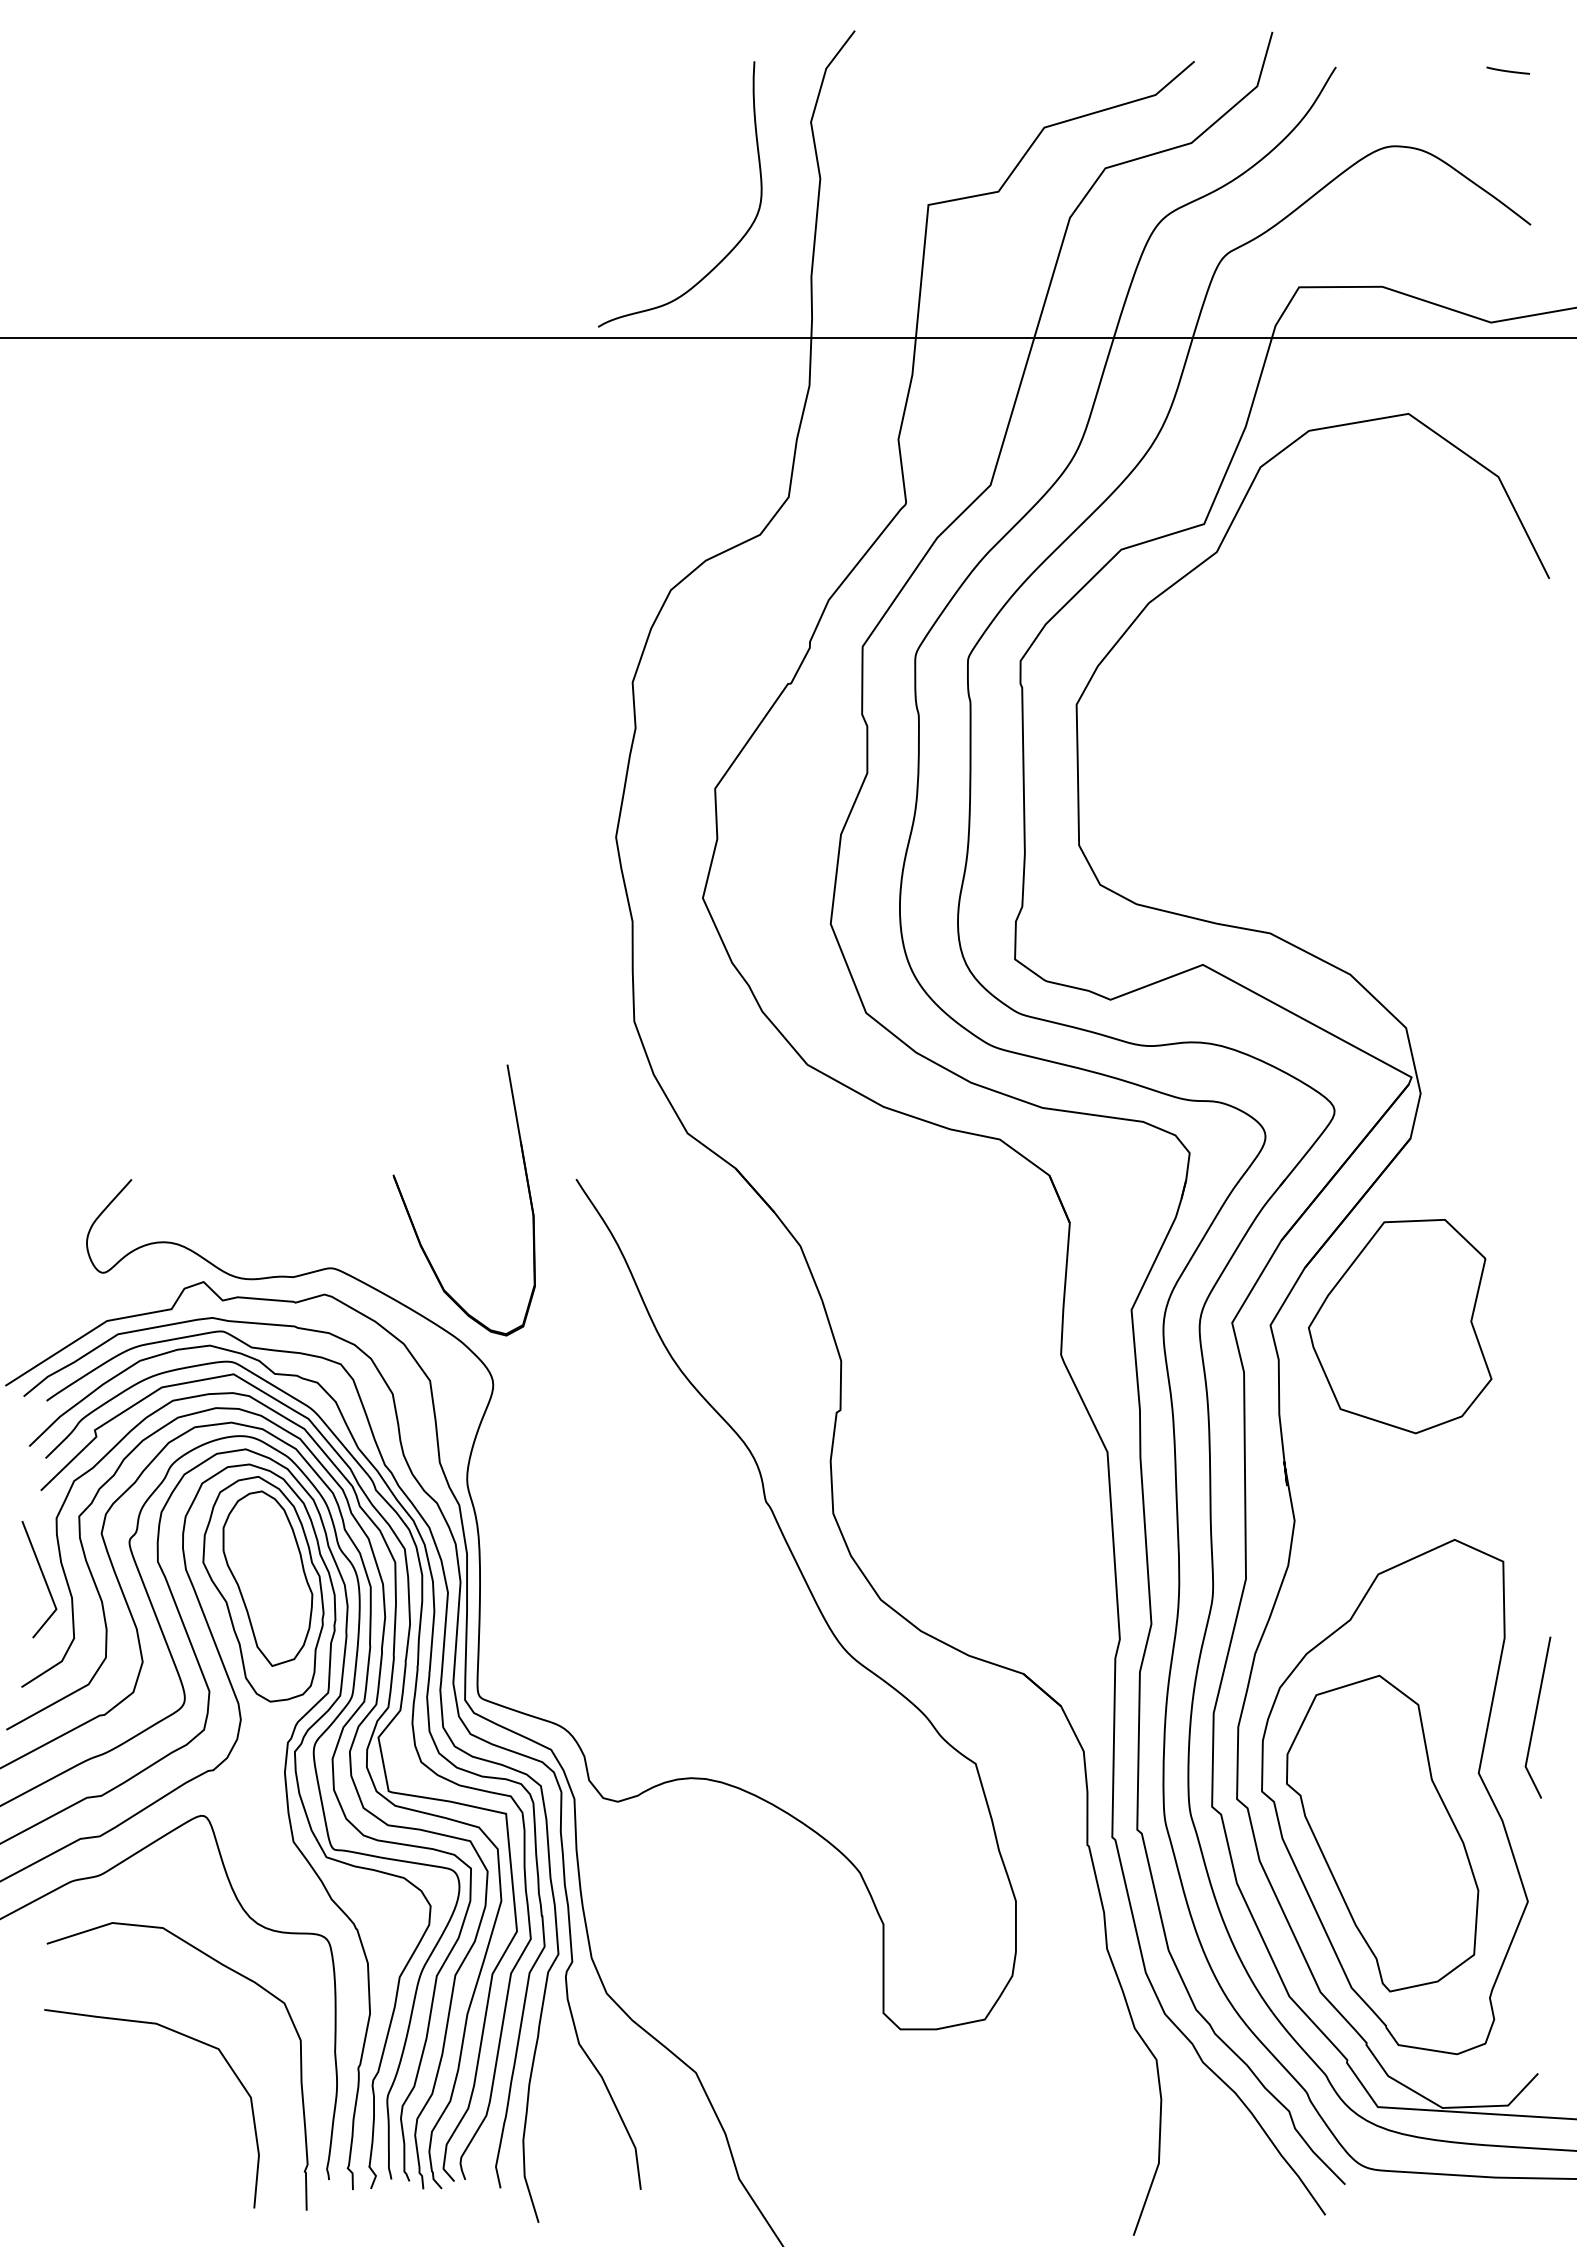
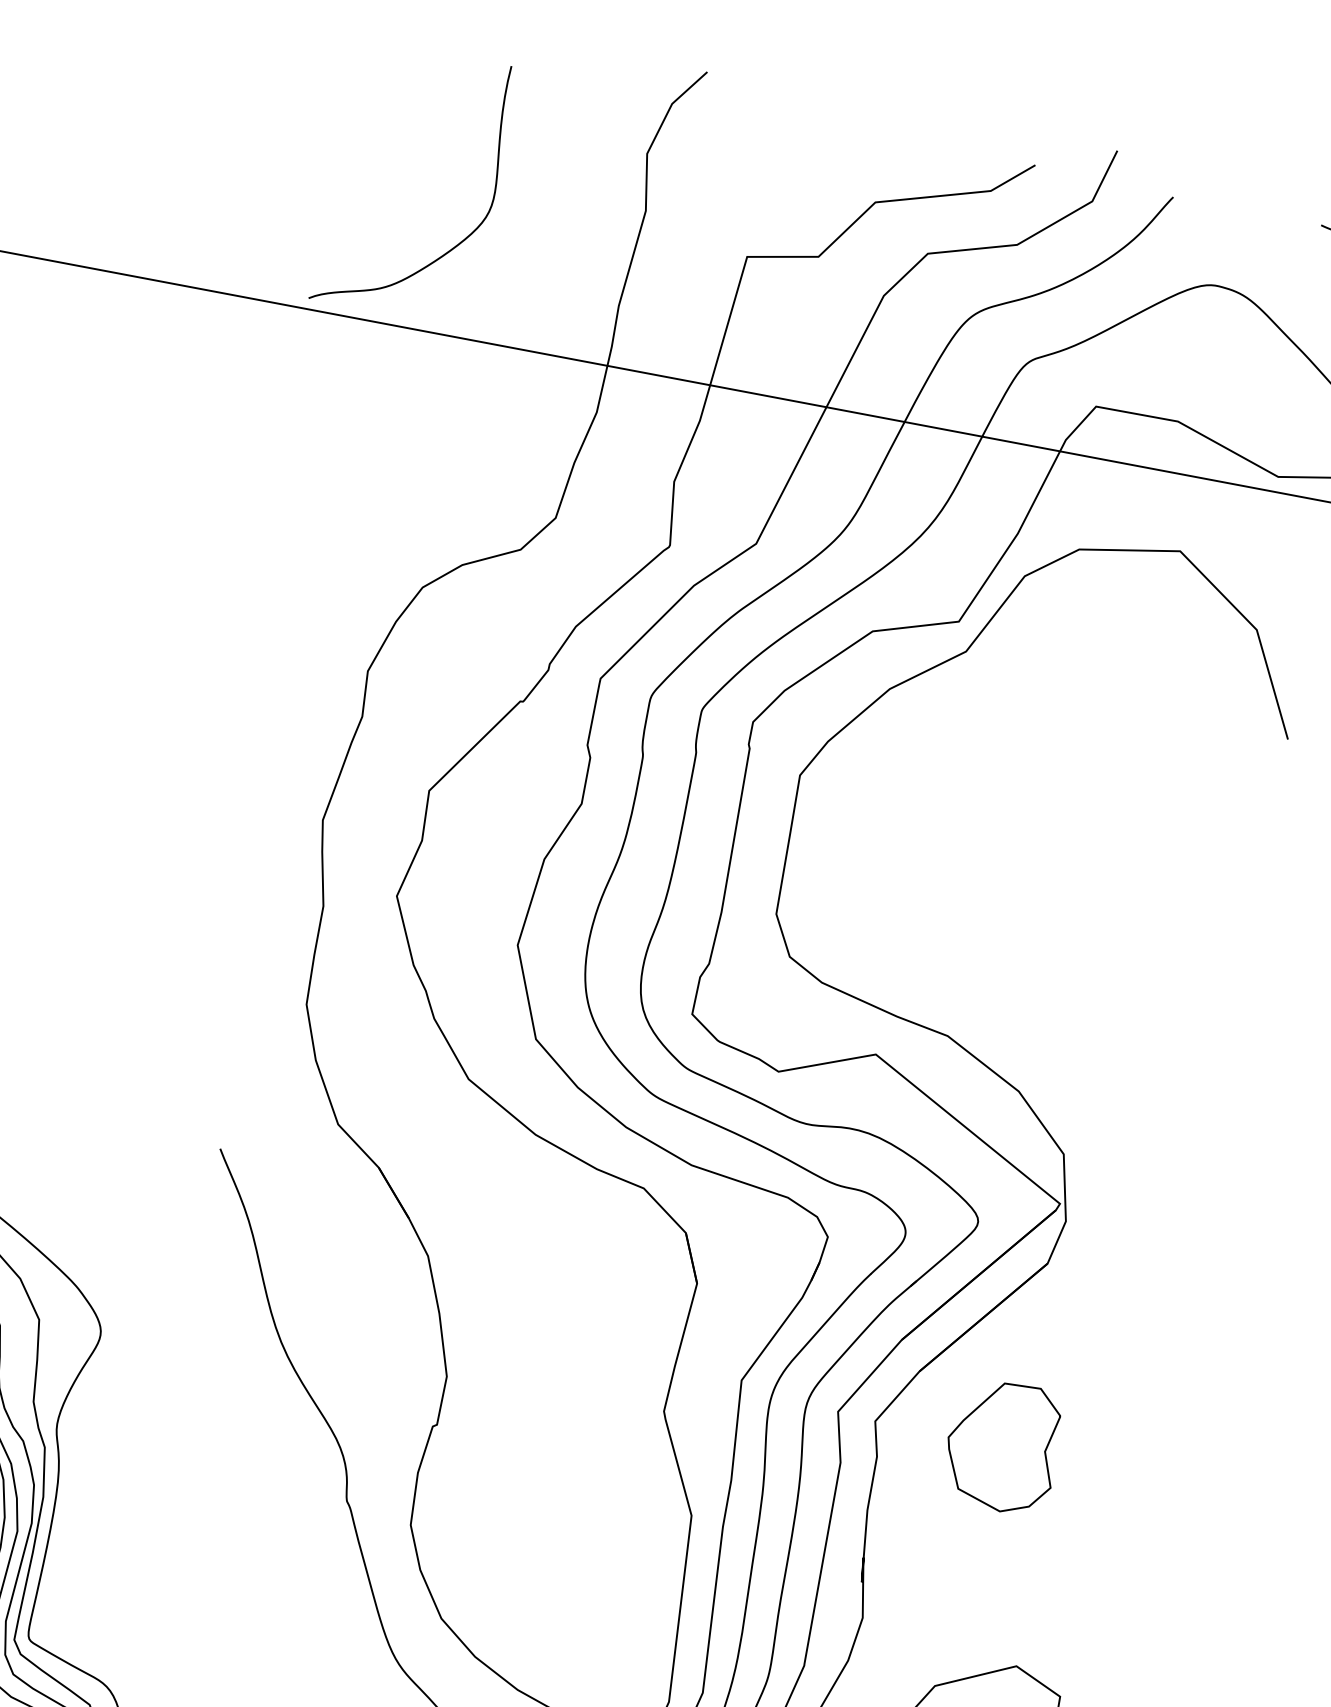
curve: (735, 244) -> (458, 242), moved
part: (412, 1220) -> (51, 1158), removed
part: (1400, 1326) -> (1002, 1446), size x0.6

